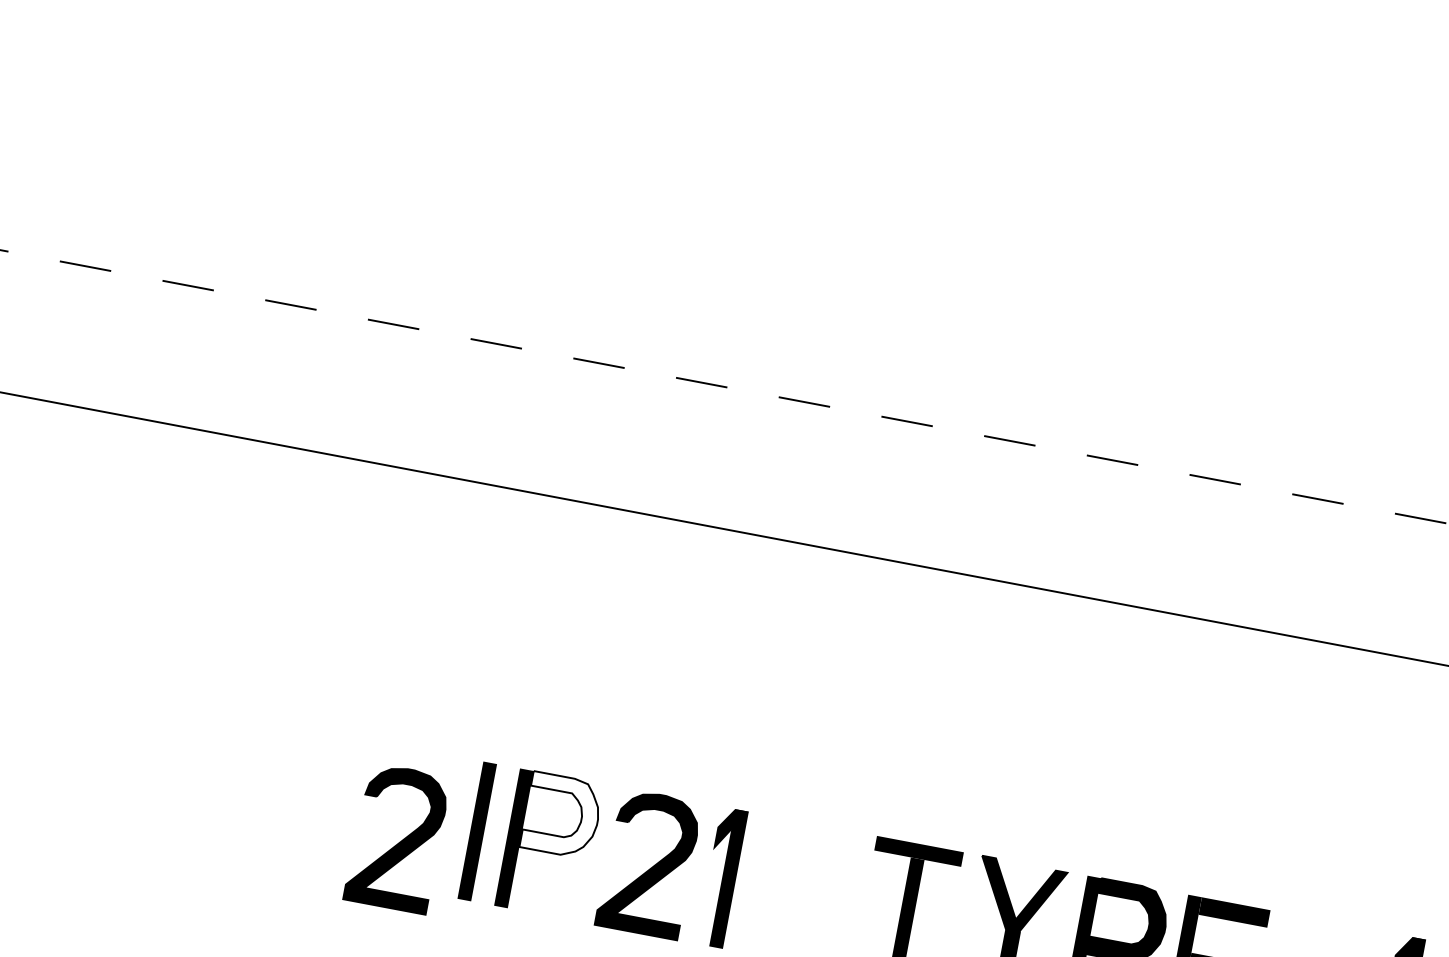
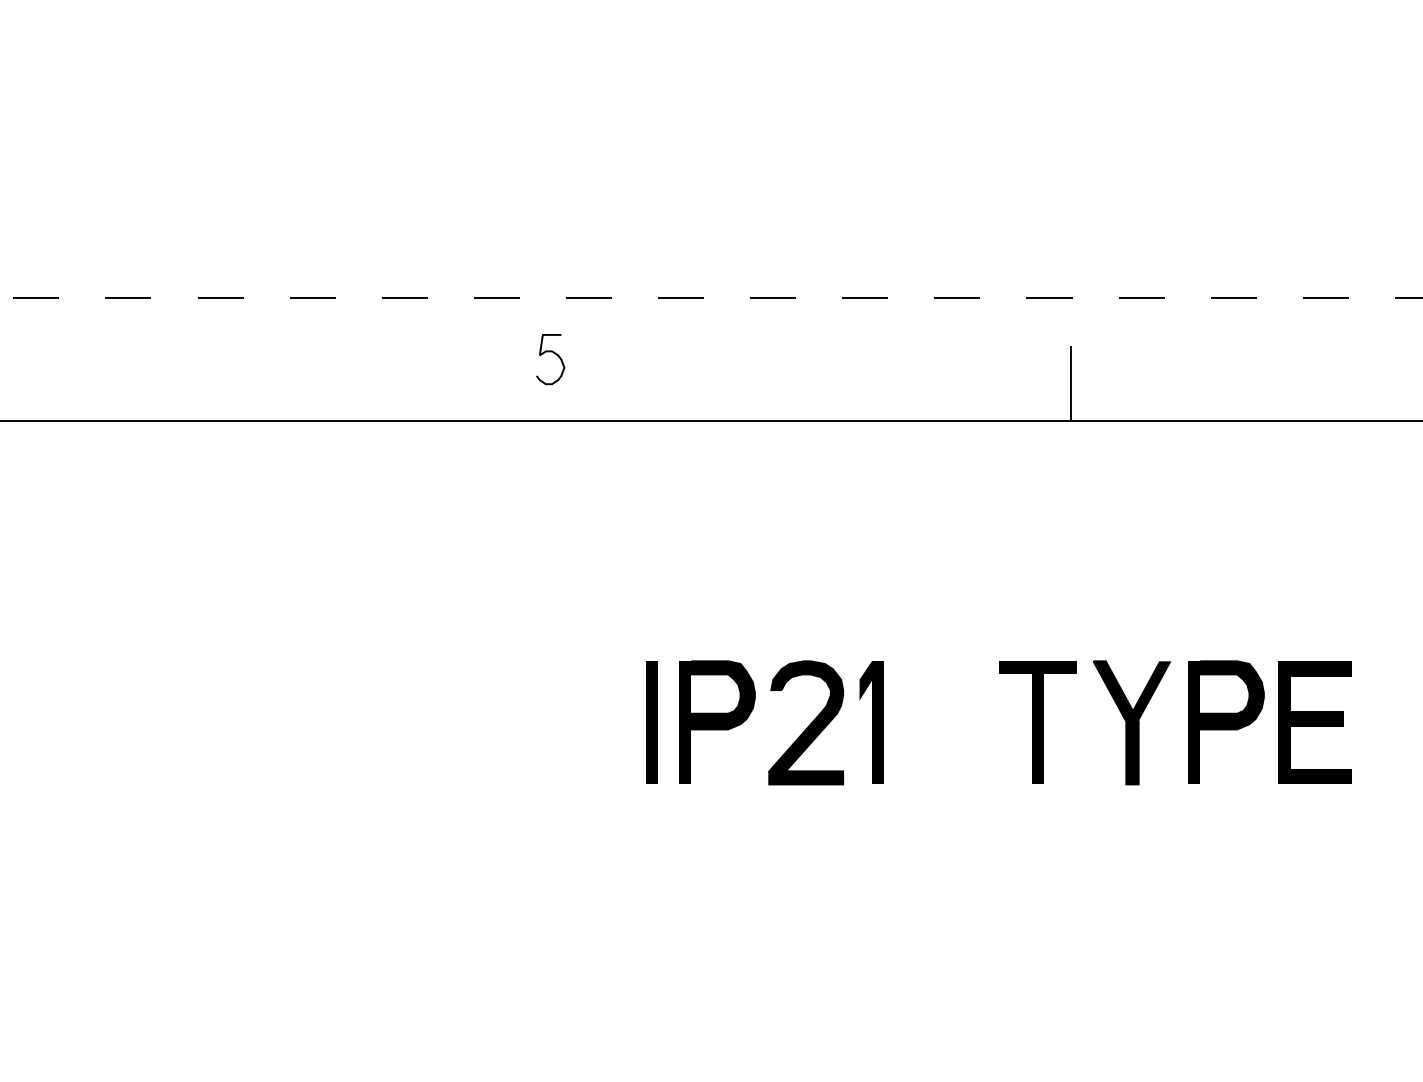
curve: (445, 400) -> (554, 354), added
line: (1016, 541) -> (1071, 383), added
fill: (561, 815) -> (722, 695), added
part: (396, 837) -> (583, 741), removed

